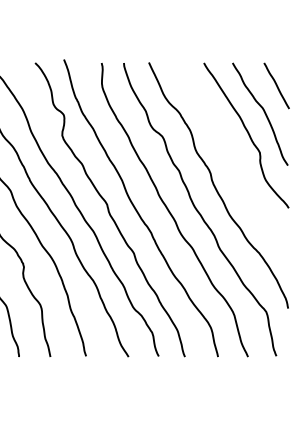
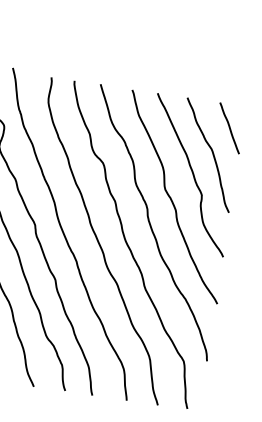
curve: (232, 160) -> (172, 198), added

